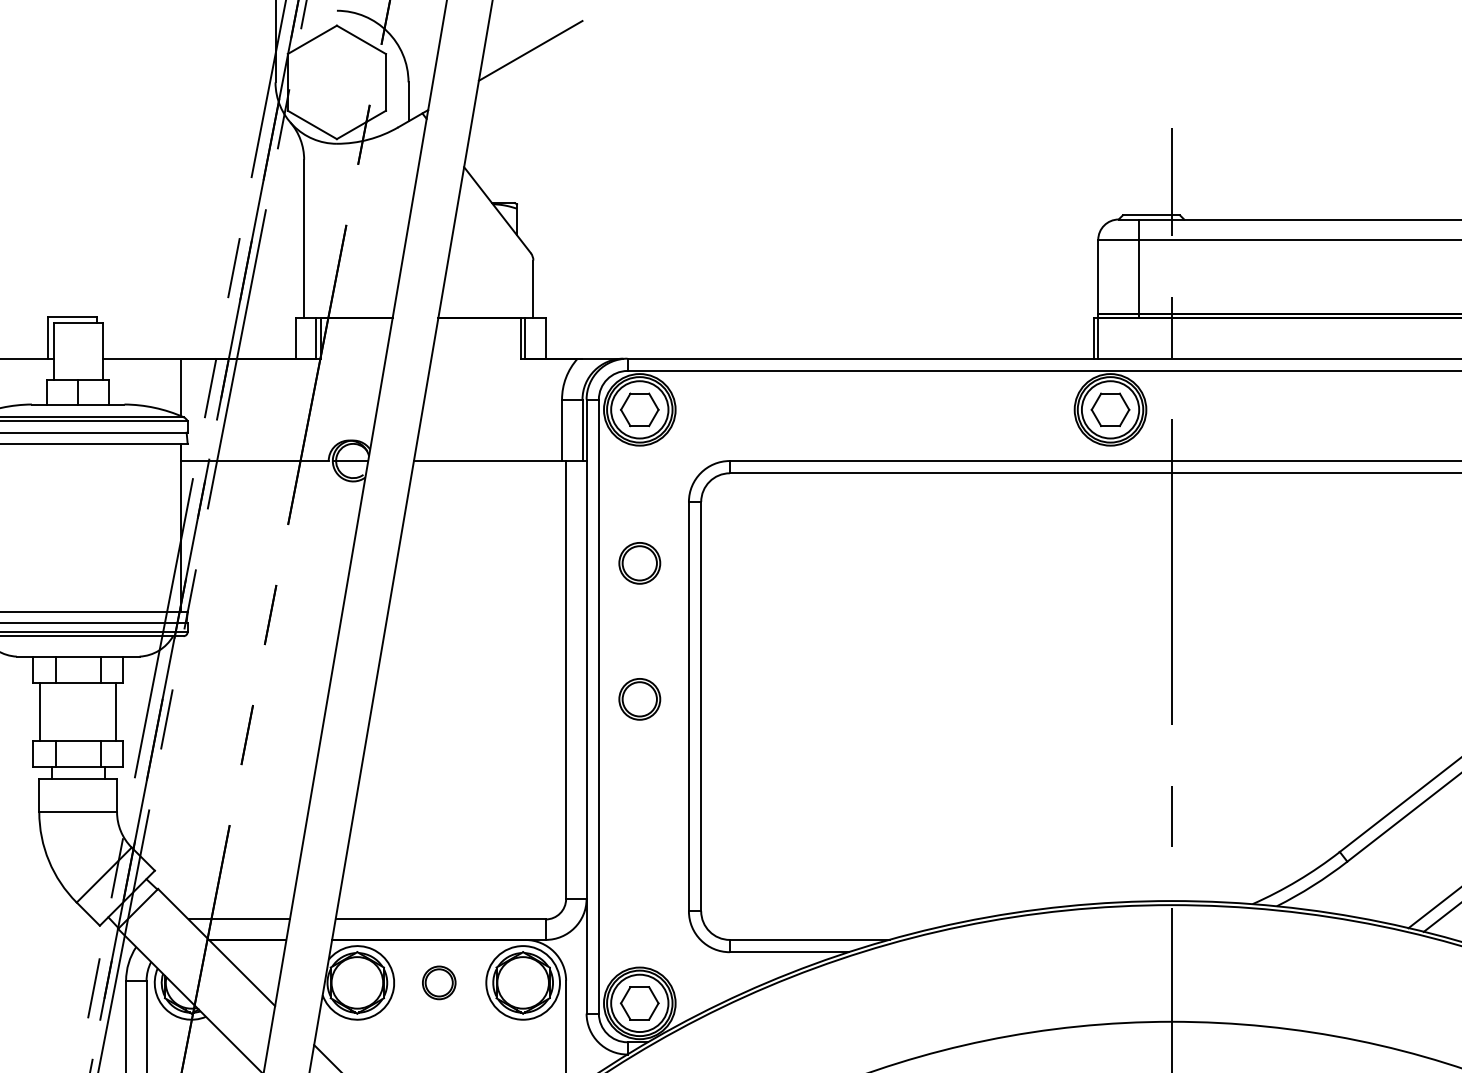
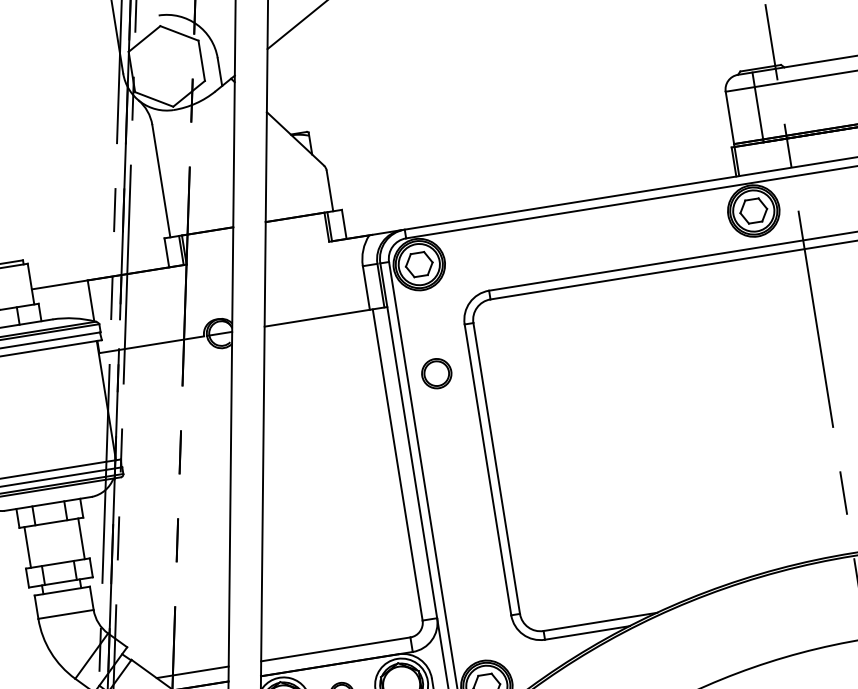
part: (639, 699) -> (452, 470), removed

